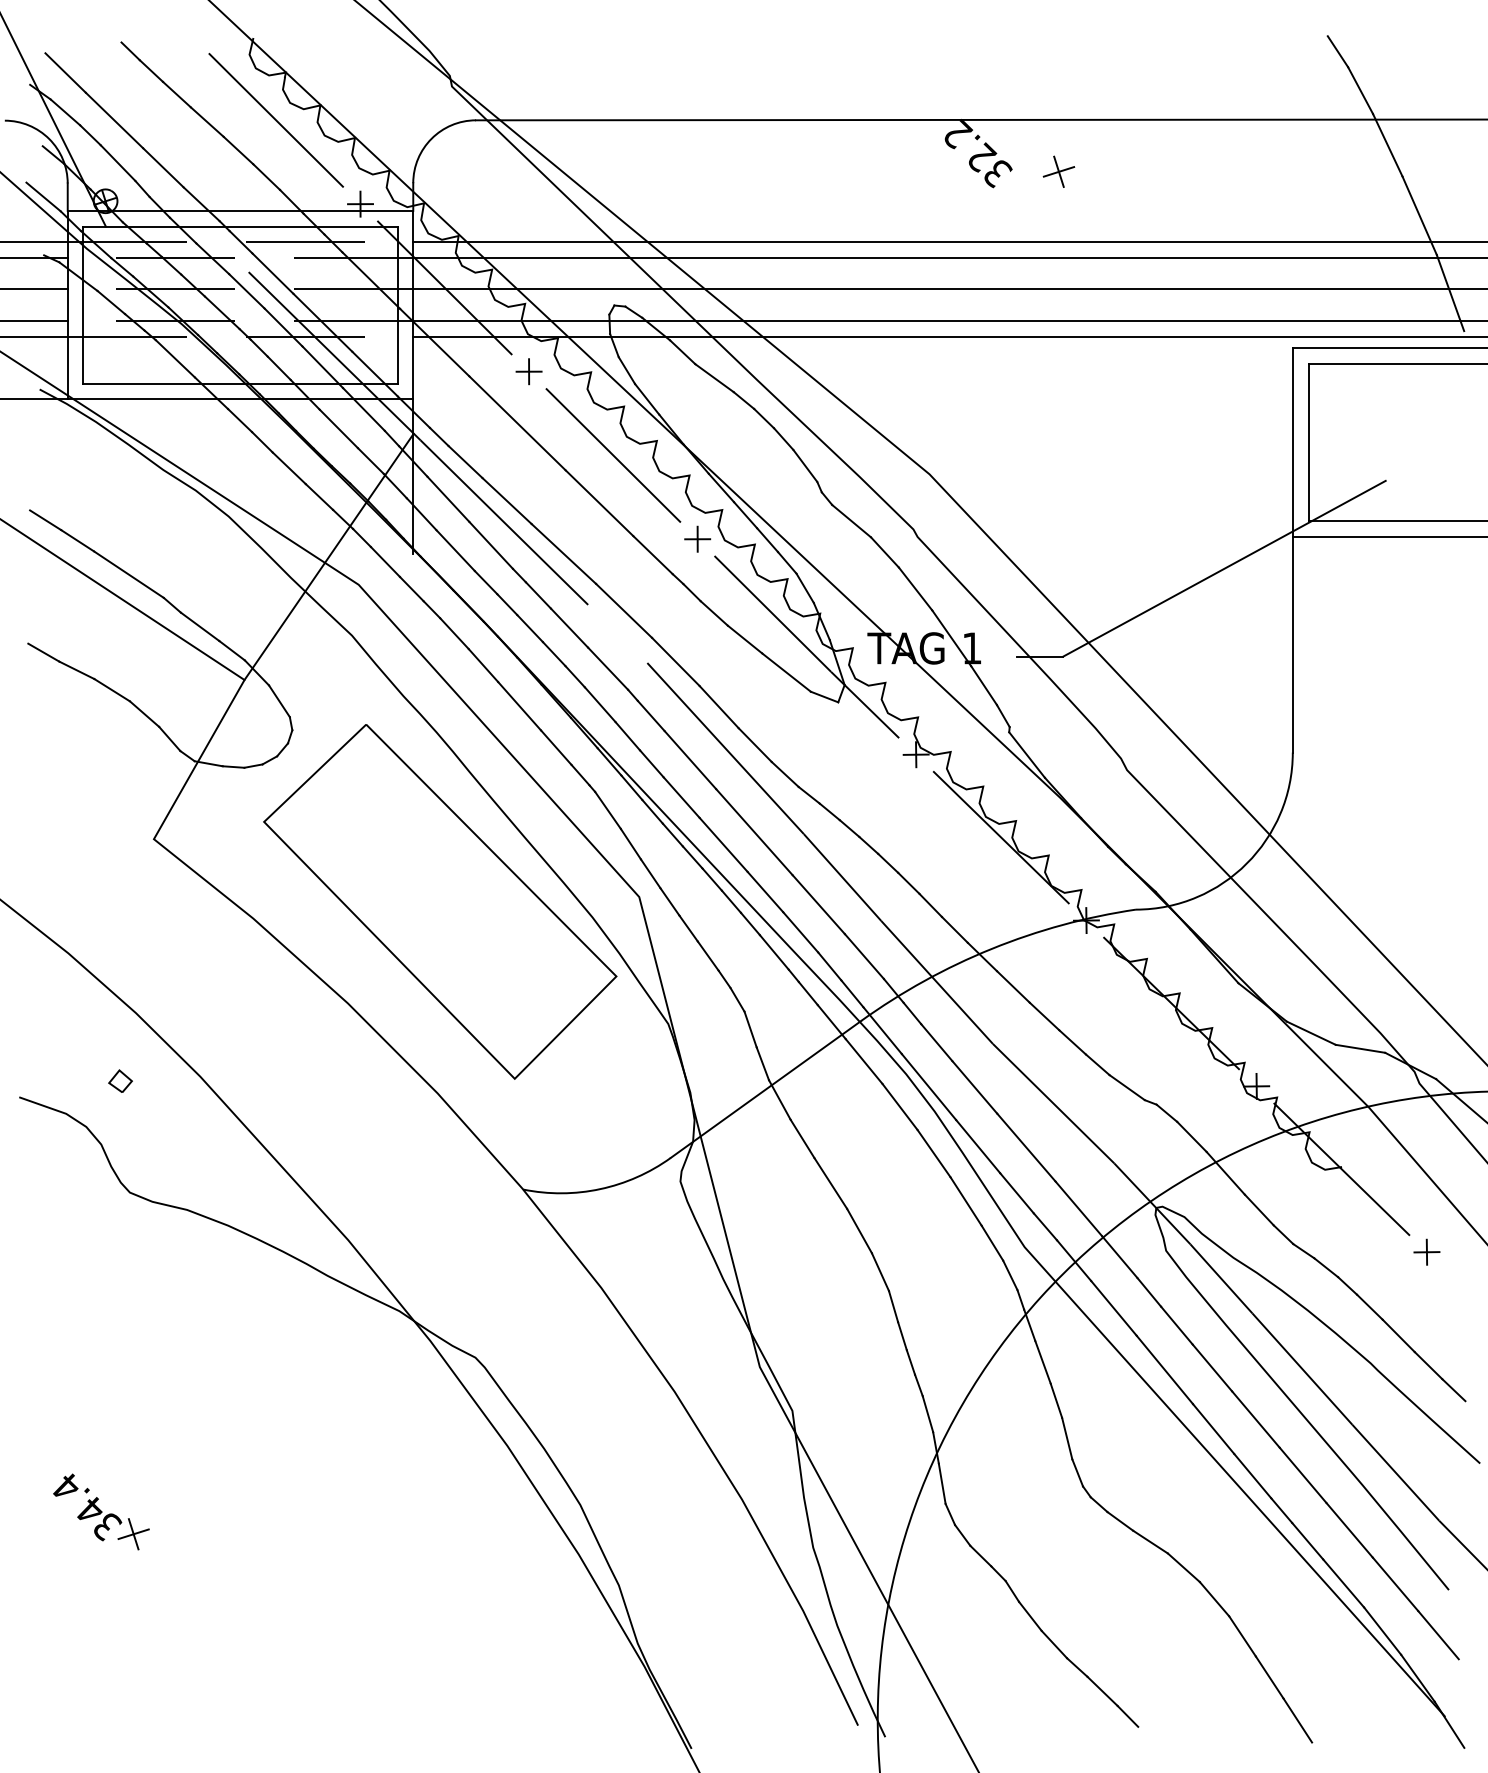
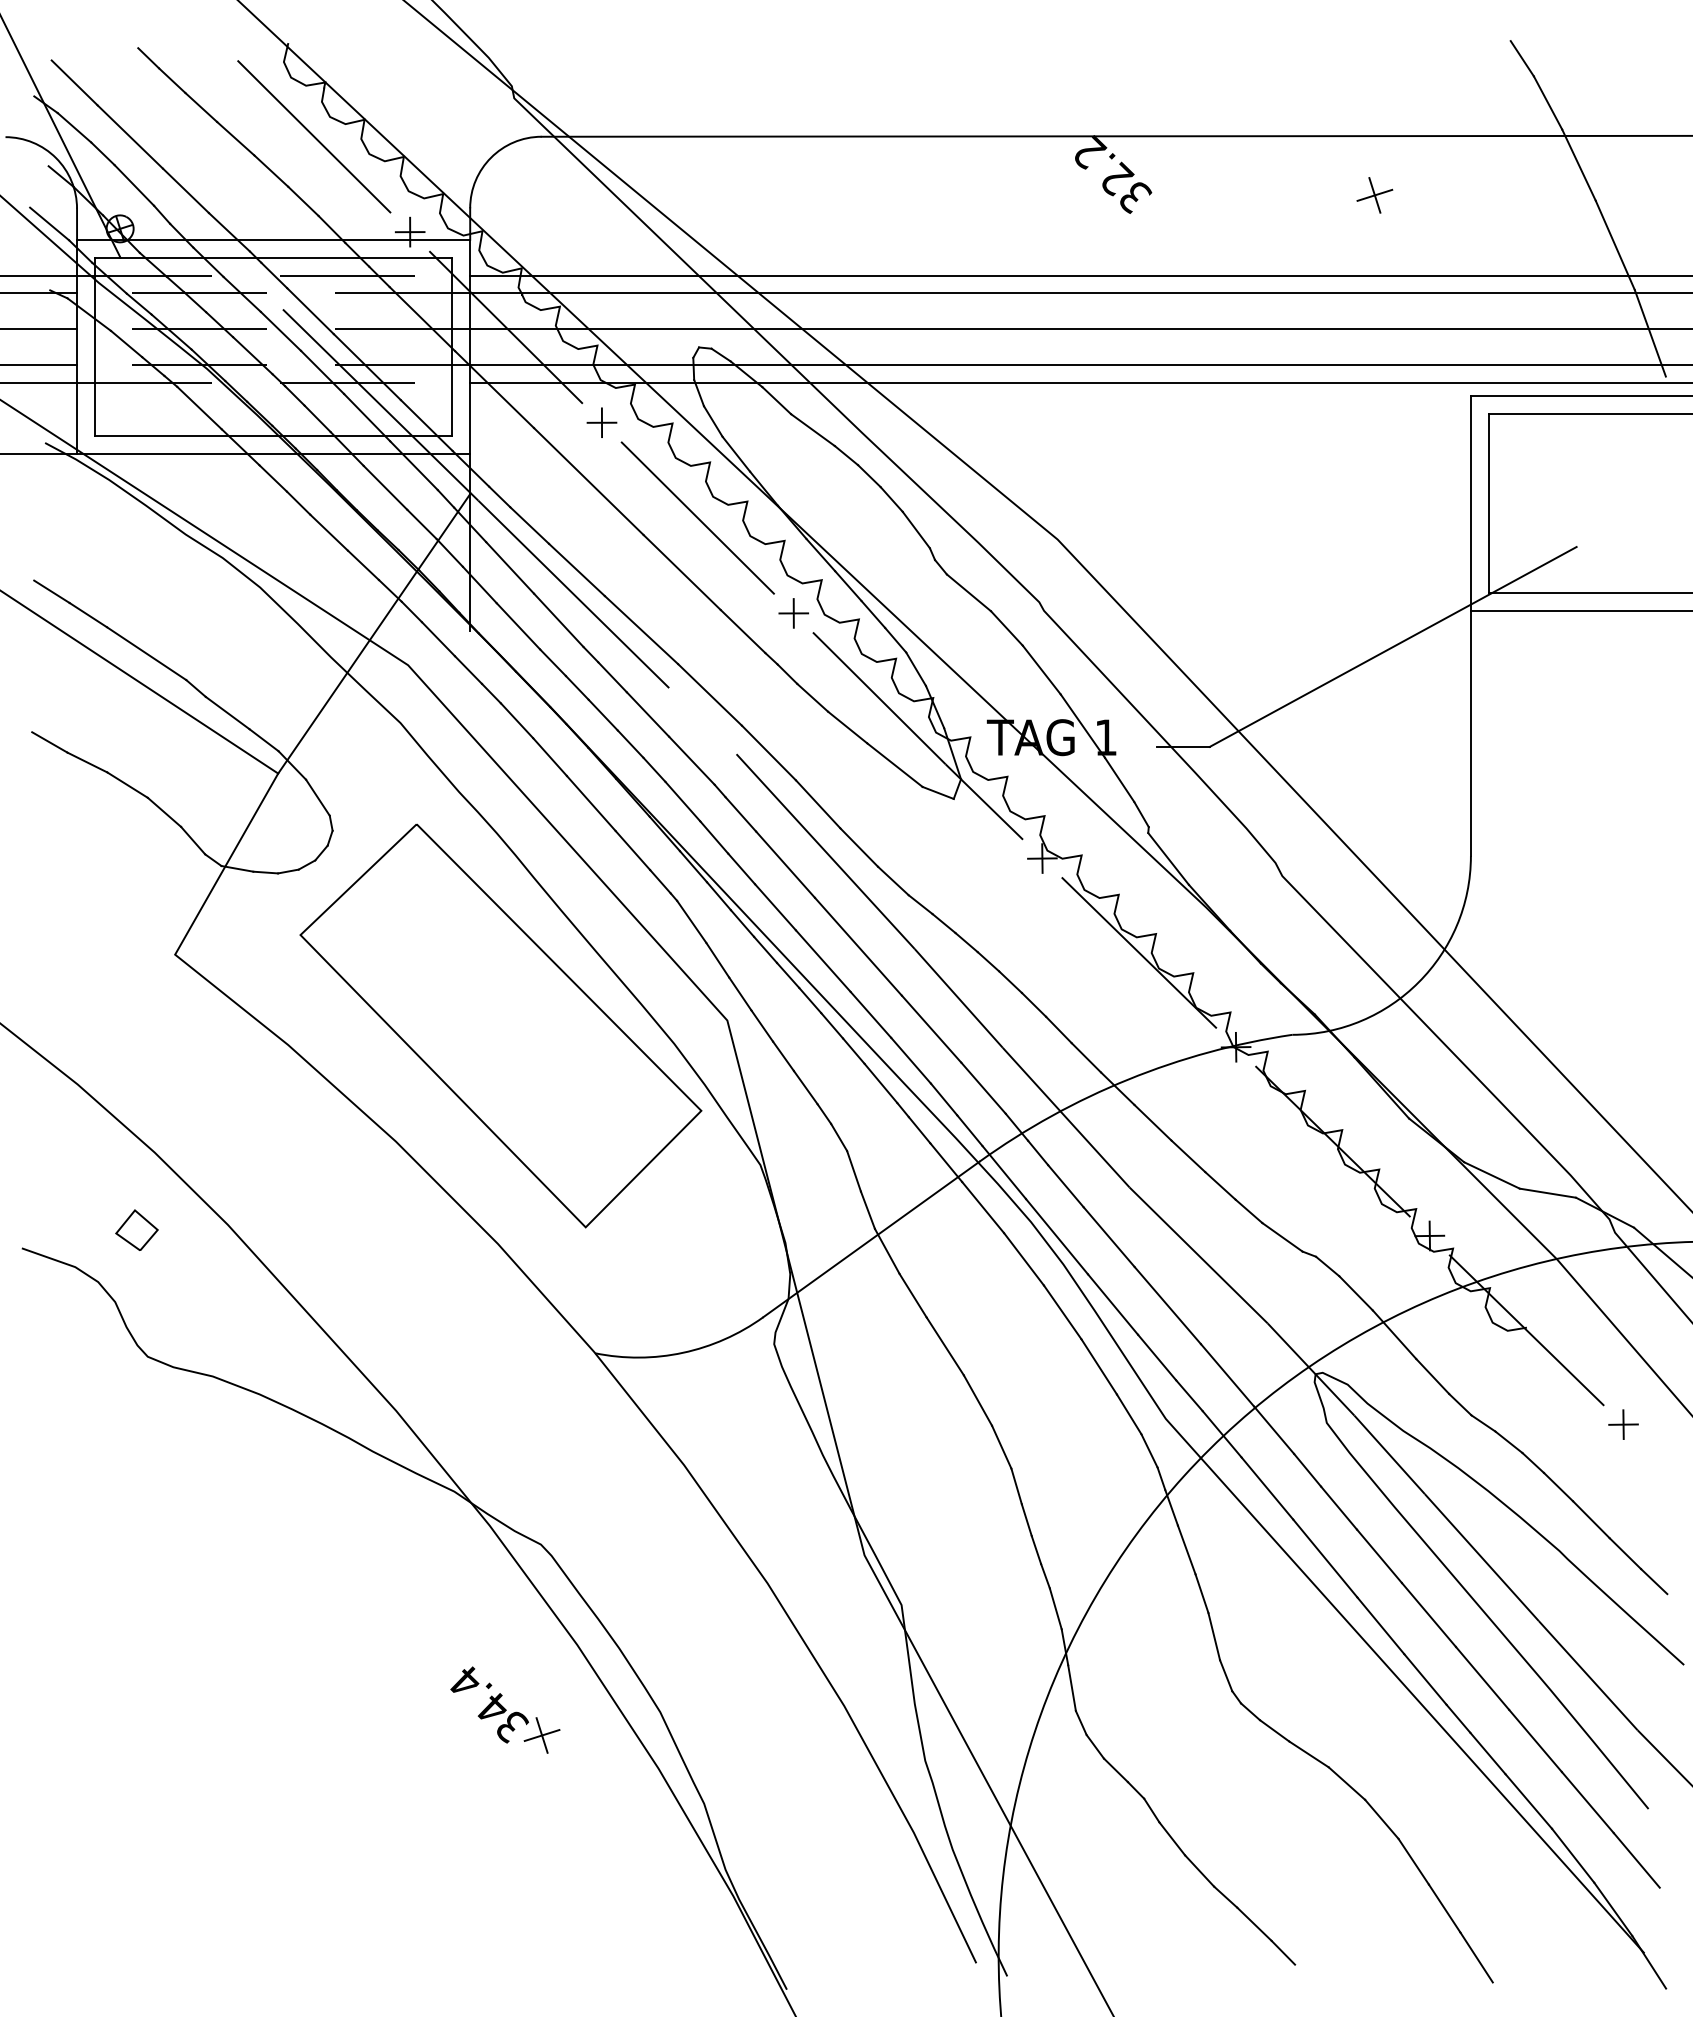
part: (1058, 171) -> (1374, 195), moved
part: (120, 1080) -> (137, 1229), size x1.6
part: (101, 1511) -> (505, 1709), moved

